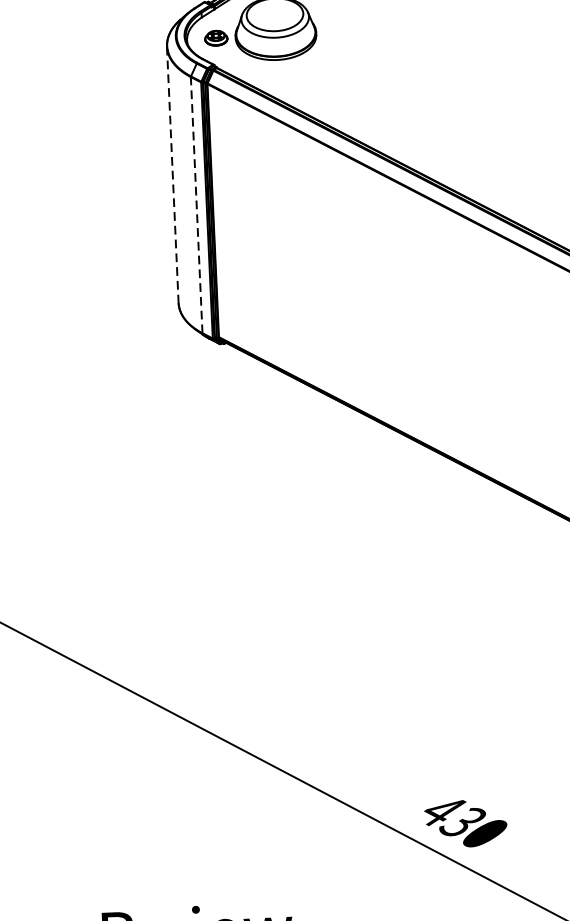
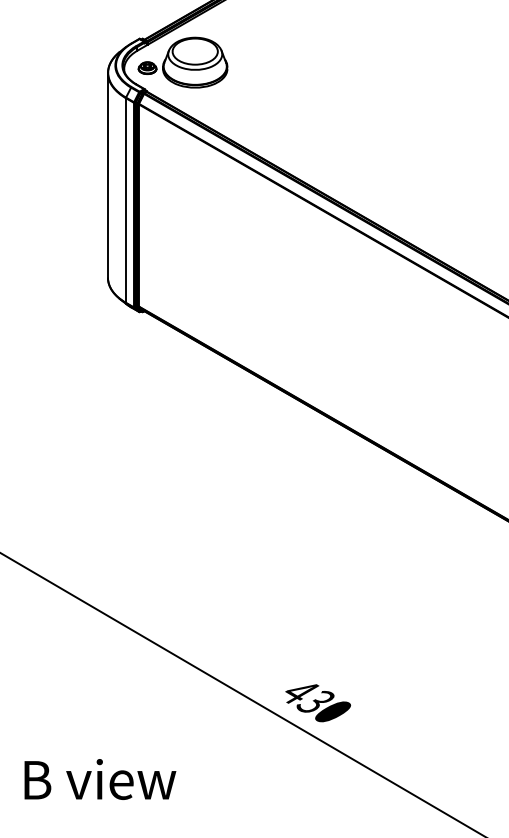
line: (172, 174) -> (107, 175), dashed -> solid
line: (196, 203) -> (125, 199), dashed -> solid

